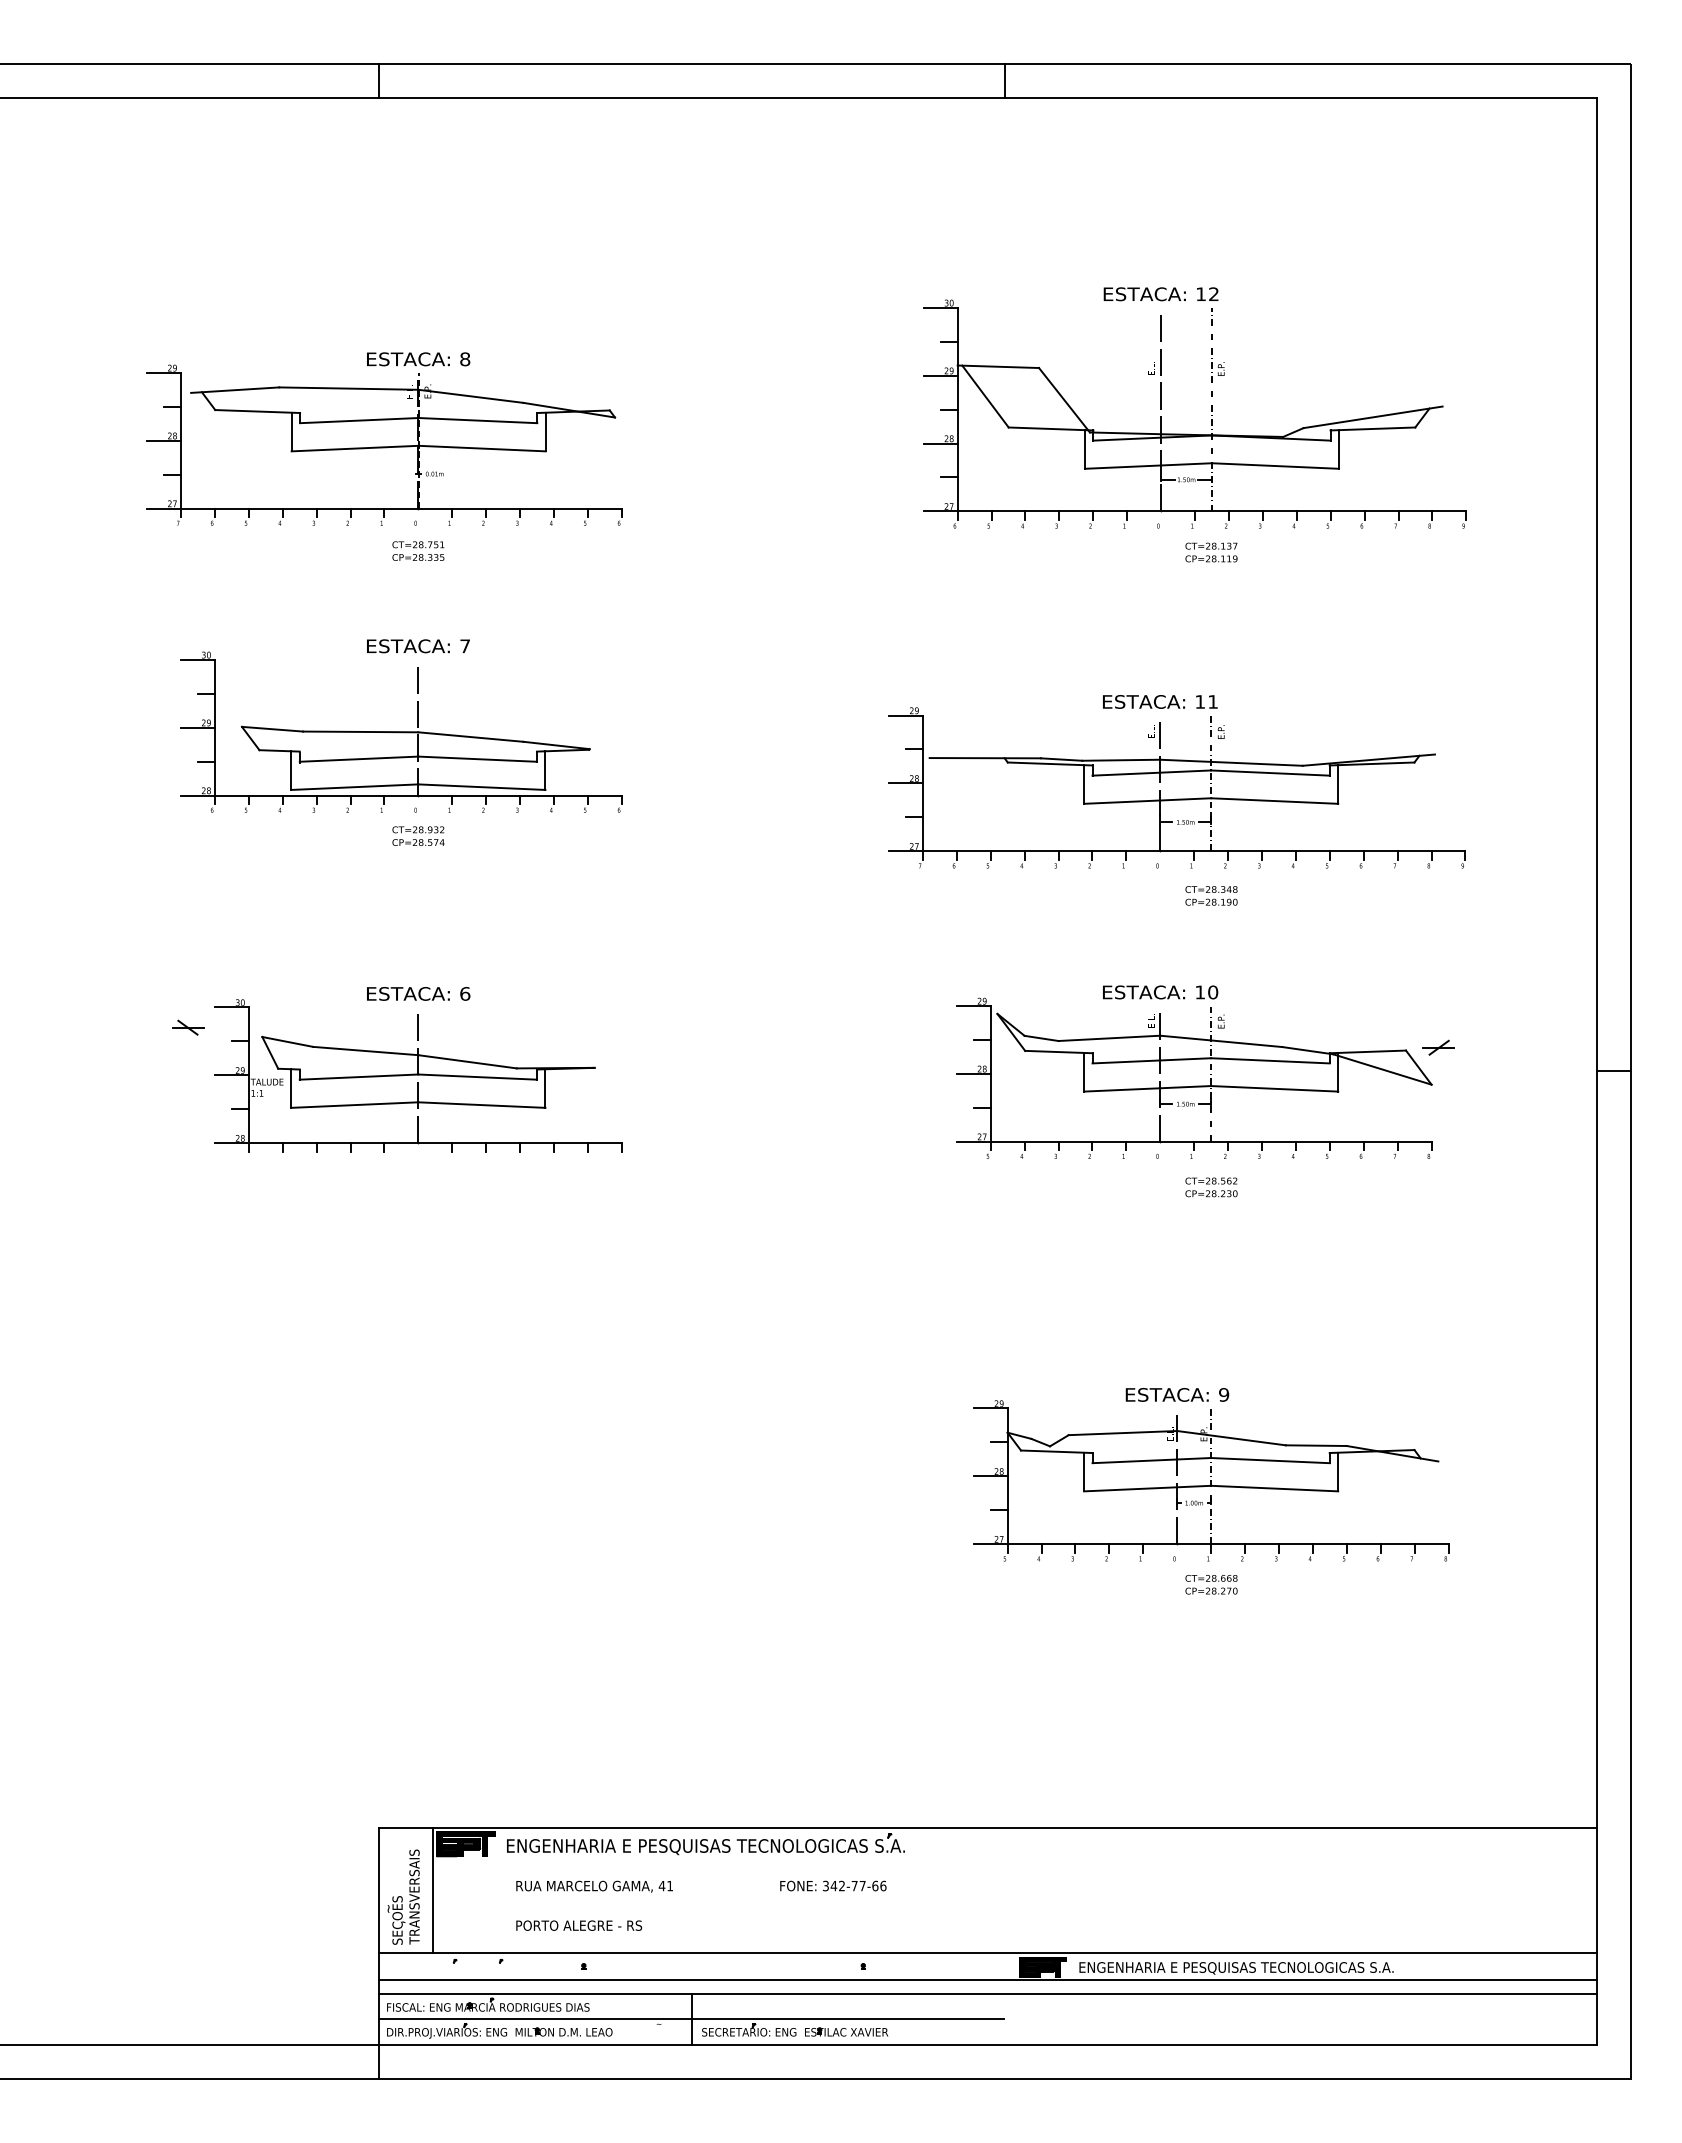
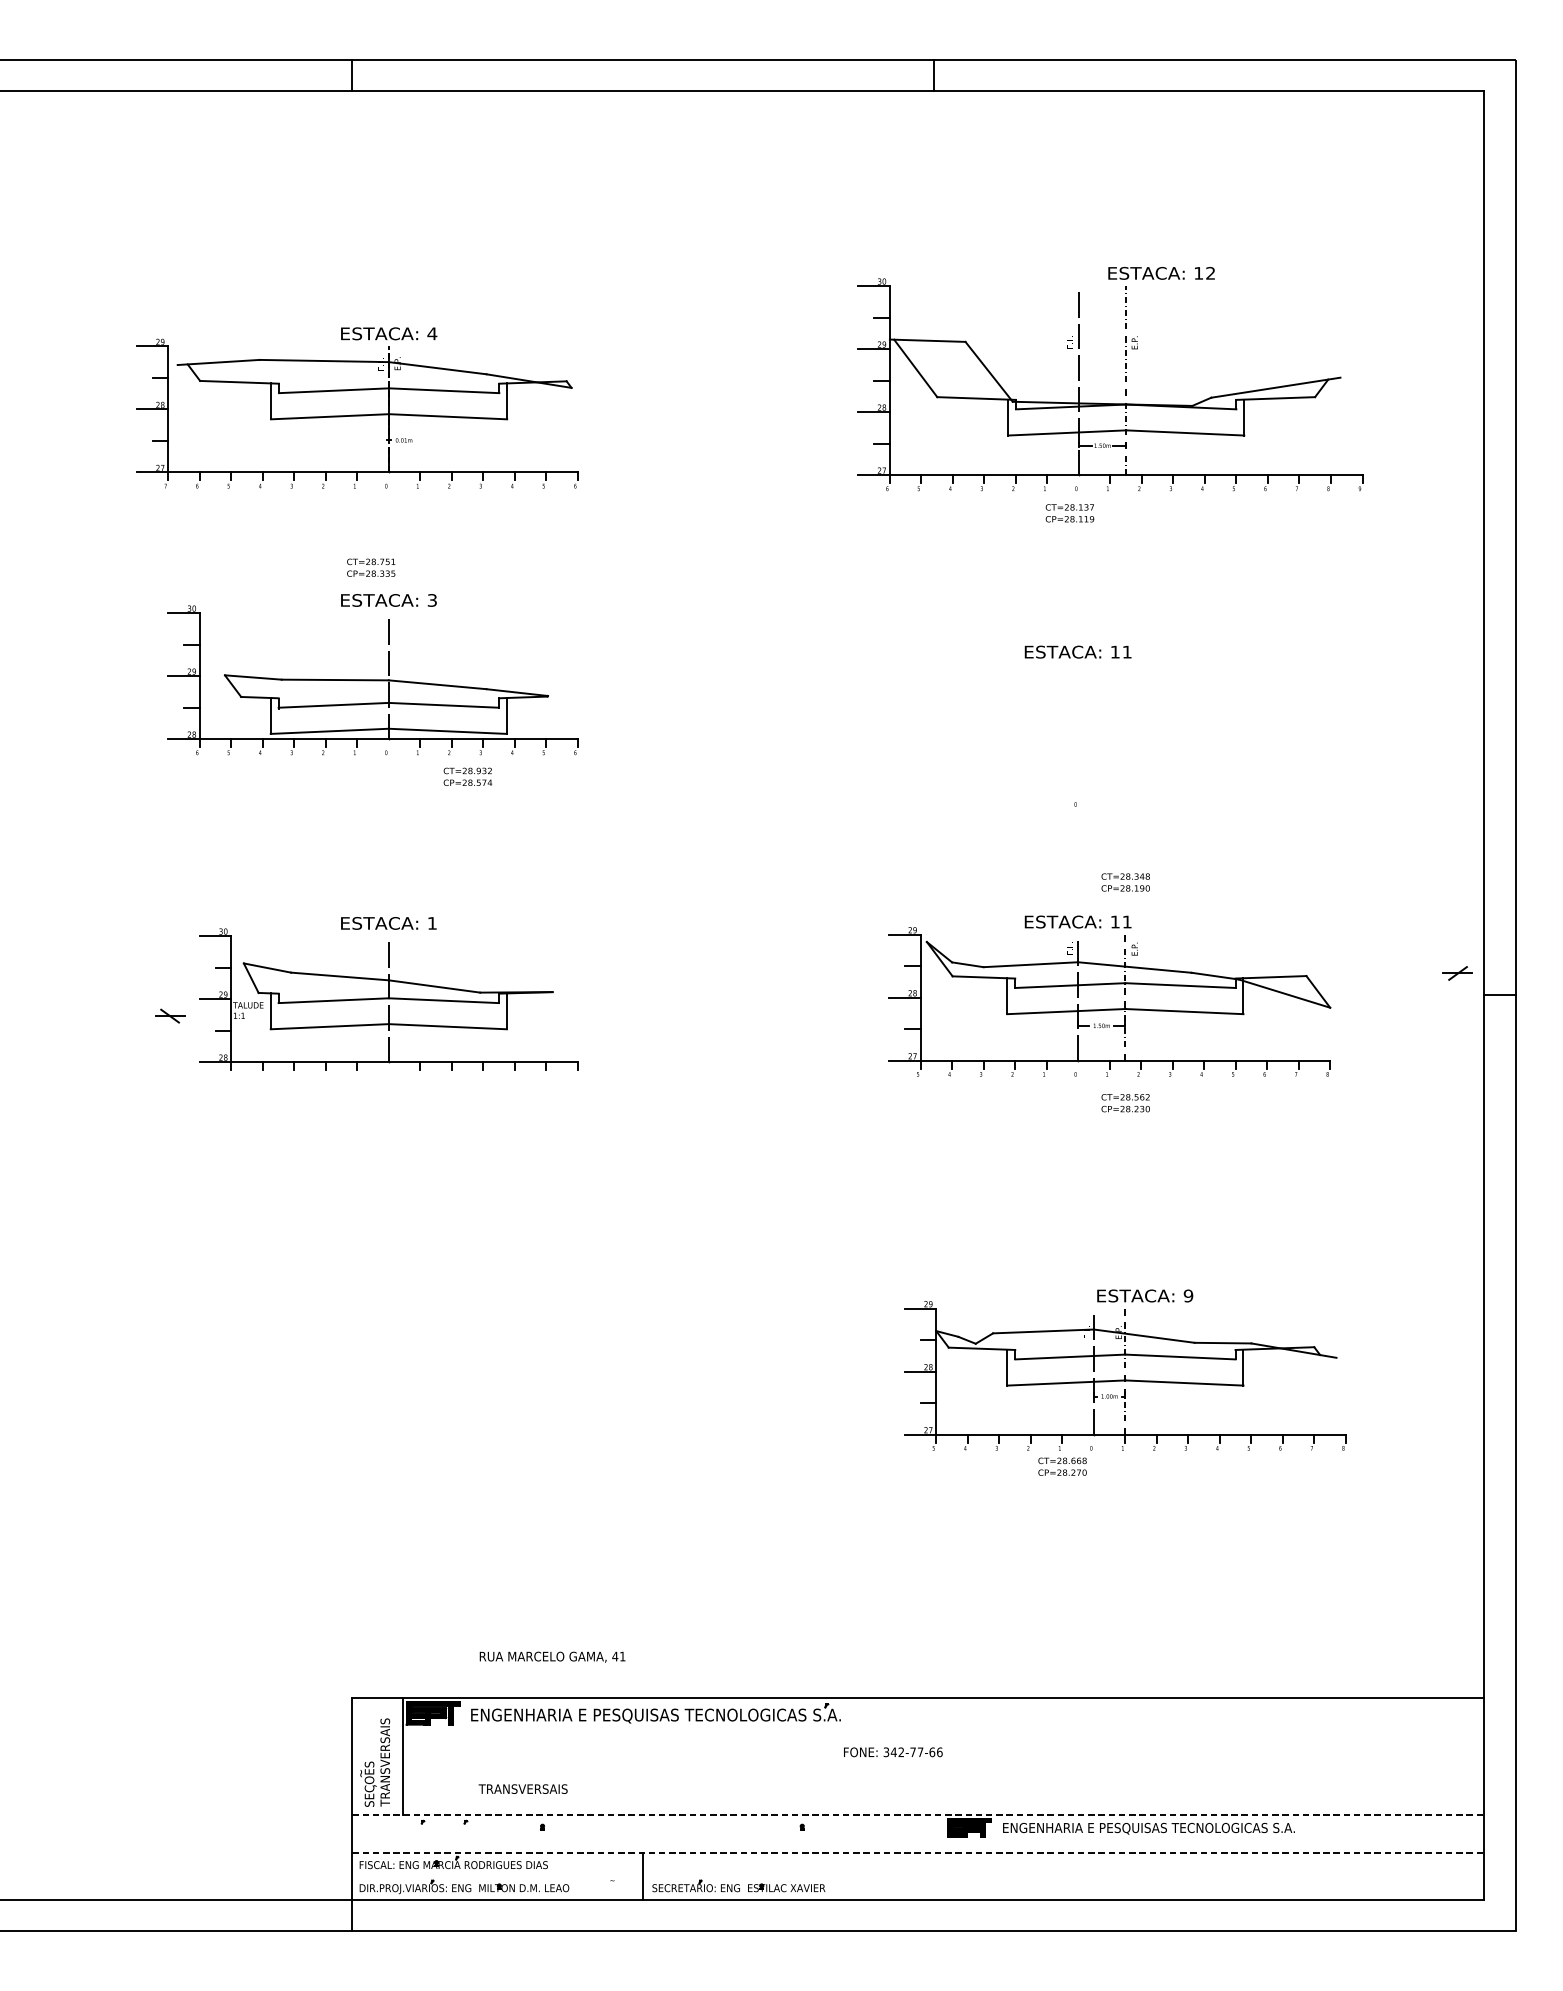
text: (1160, 294) -> (1161, 273), moved
text: (464, 359) -> (431, 333), 8 -> 4
text: (418, 550) -> (371, 567), moved
text: (1211, 552) -> (1069, 513), moved
text: (465, 646) -> (432, 600), 7 -> 3
part: (1176, 787) -> (1093, 731), removed
text: (418, 835) -> (467, 776), moved
text: (1211, 895) -> (1125, 882), moved
text: (1213, 992) -> (1127, 922), 10 -> 11
text: (465, 993) -> (432, 923), 6 -> 1
part: (188, 1027) -> (170, 1015), moved
part: (1438, 1047) -> (1457, 973), moved
text: (1177, 1394) -> (1145, 1295), moved
text: (1211, 1584) -> (1062, 1466), moved
text: (833, 1885) -> (893, 1751), moved
text: (594, 1886) -> (552, 1657), moved
text: (578, 1925) -> (537, 1788), PORTO ALEGRE - RS -> TRANSVERSAIS
line: (988, 1953) -> (918, 1814), solid -> dashed
line: (988, 1980) -> (918, 1840), removed
line: (988, 1993) -> (918, 1852), solid -> dashed
line: (691, 2019) -> (642, 1876), removed

